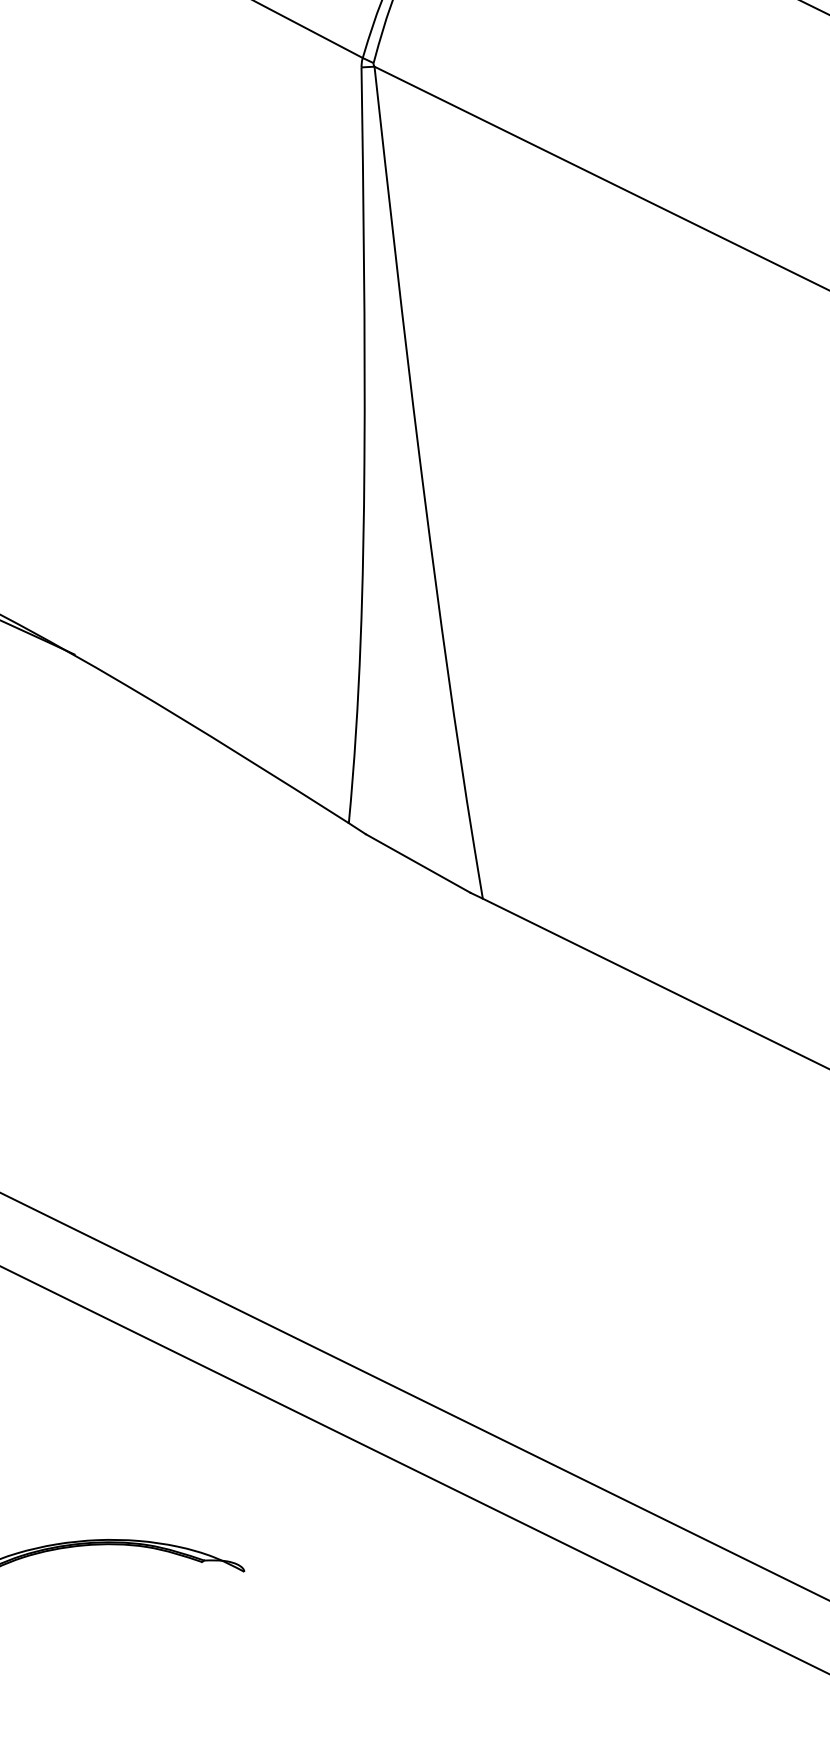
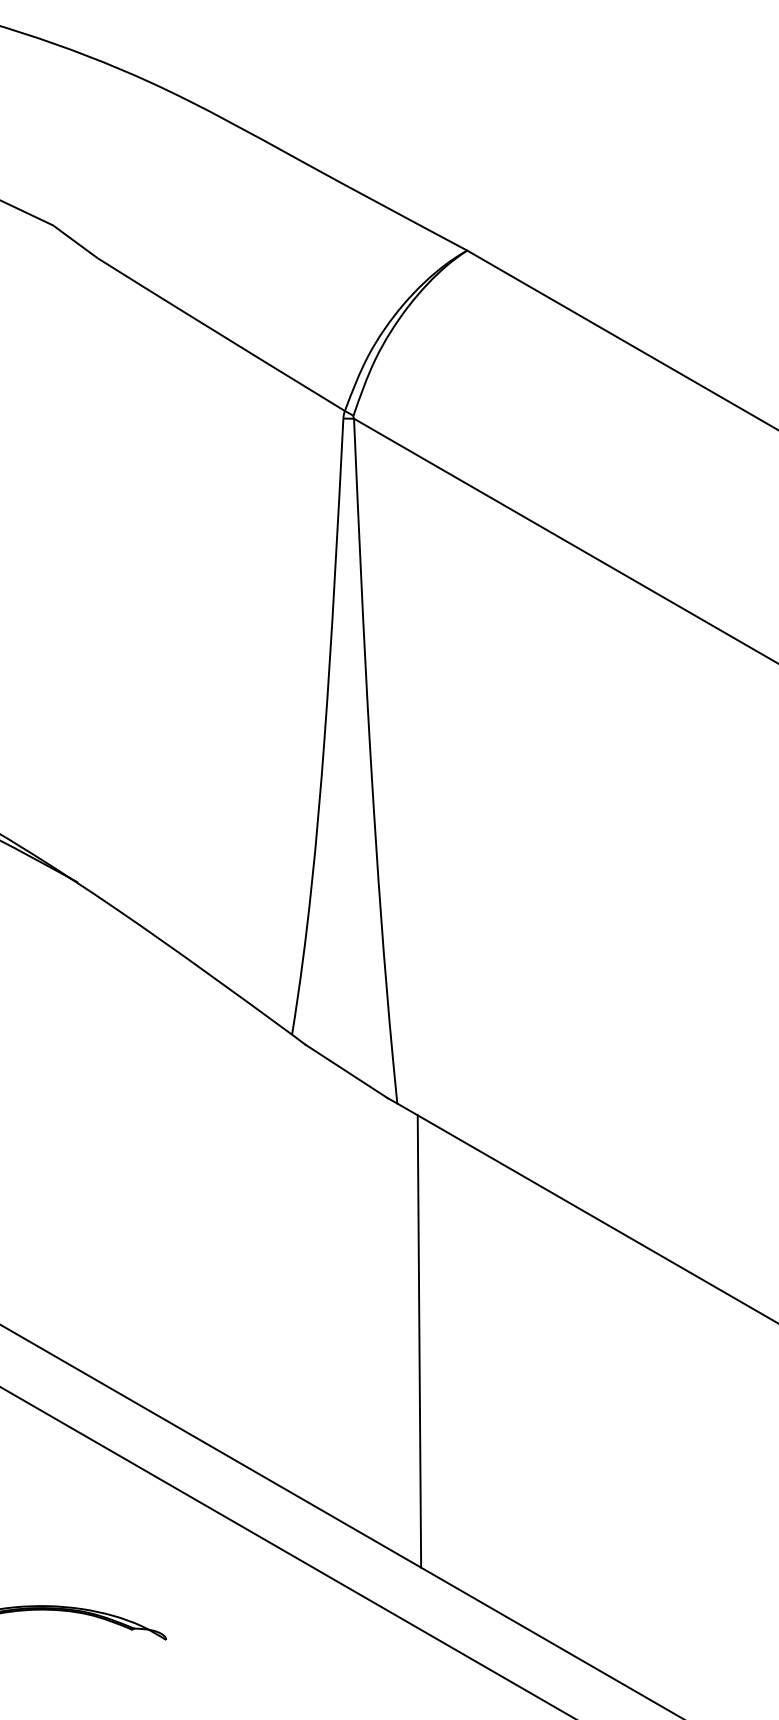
line: (529, 1187) -> (419, 1341), added

